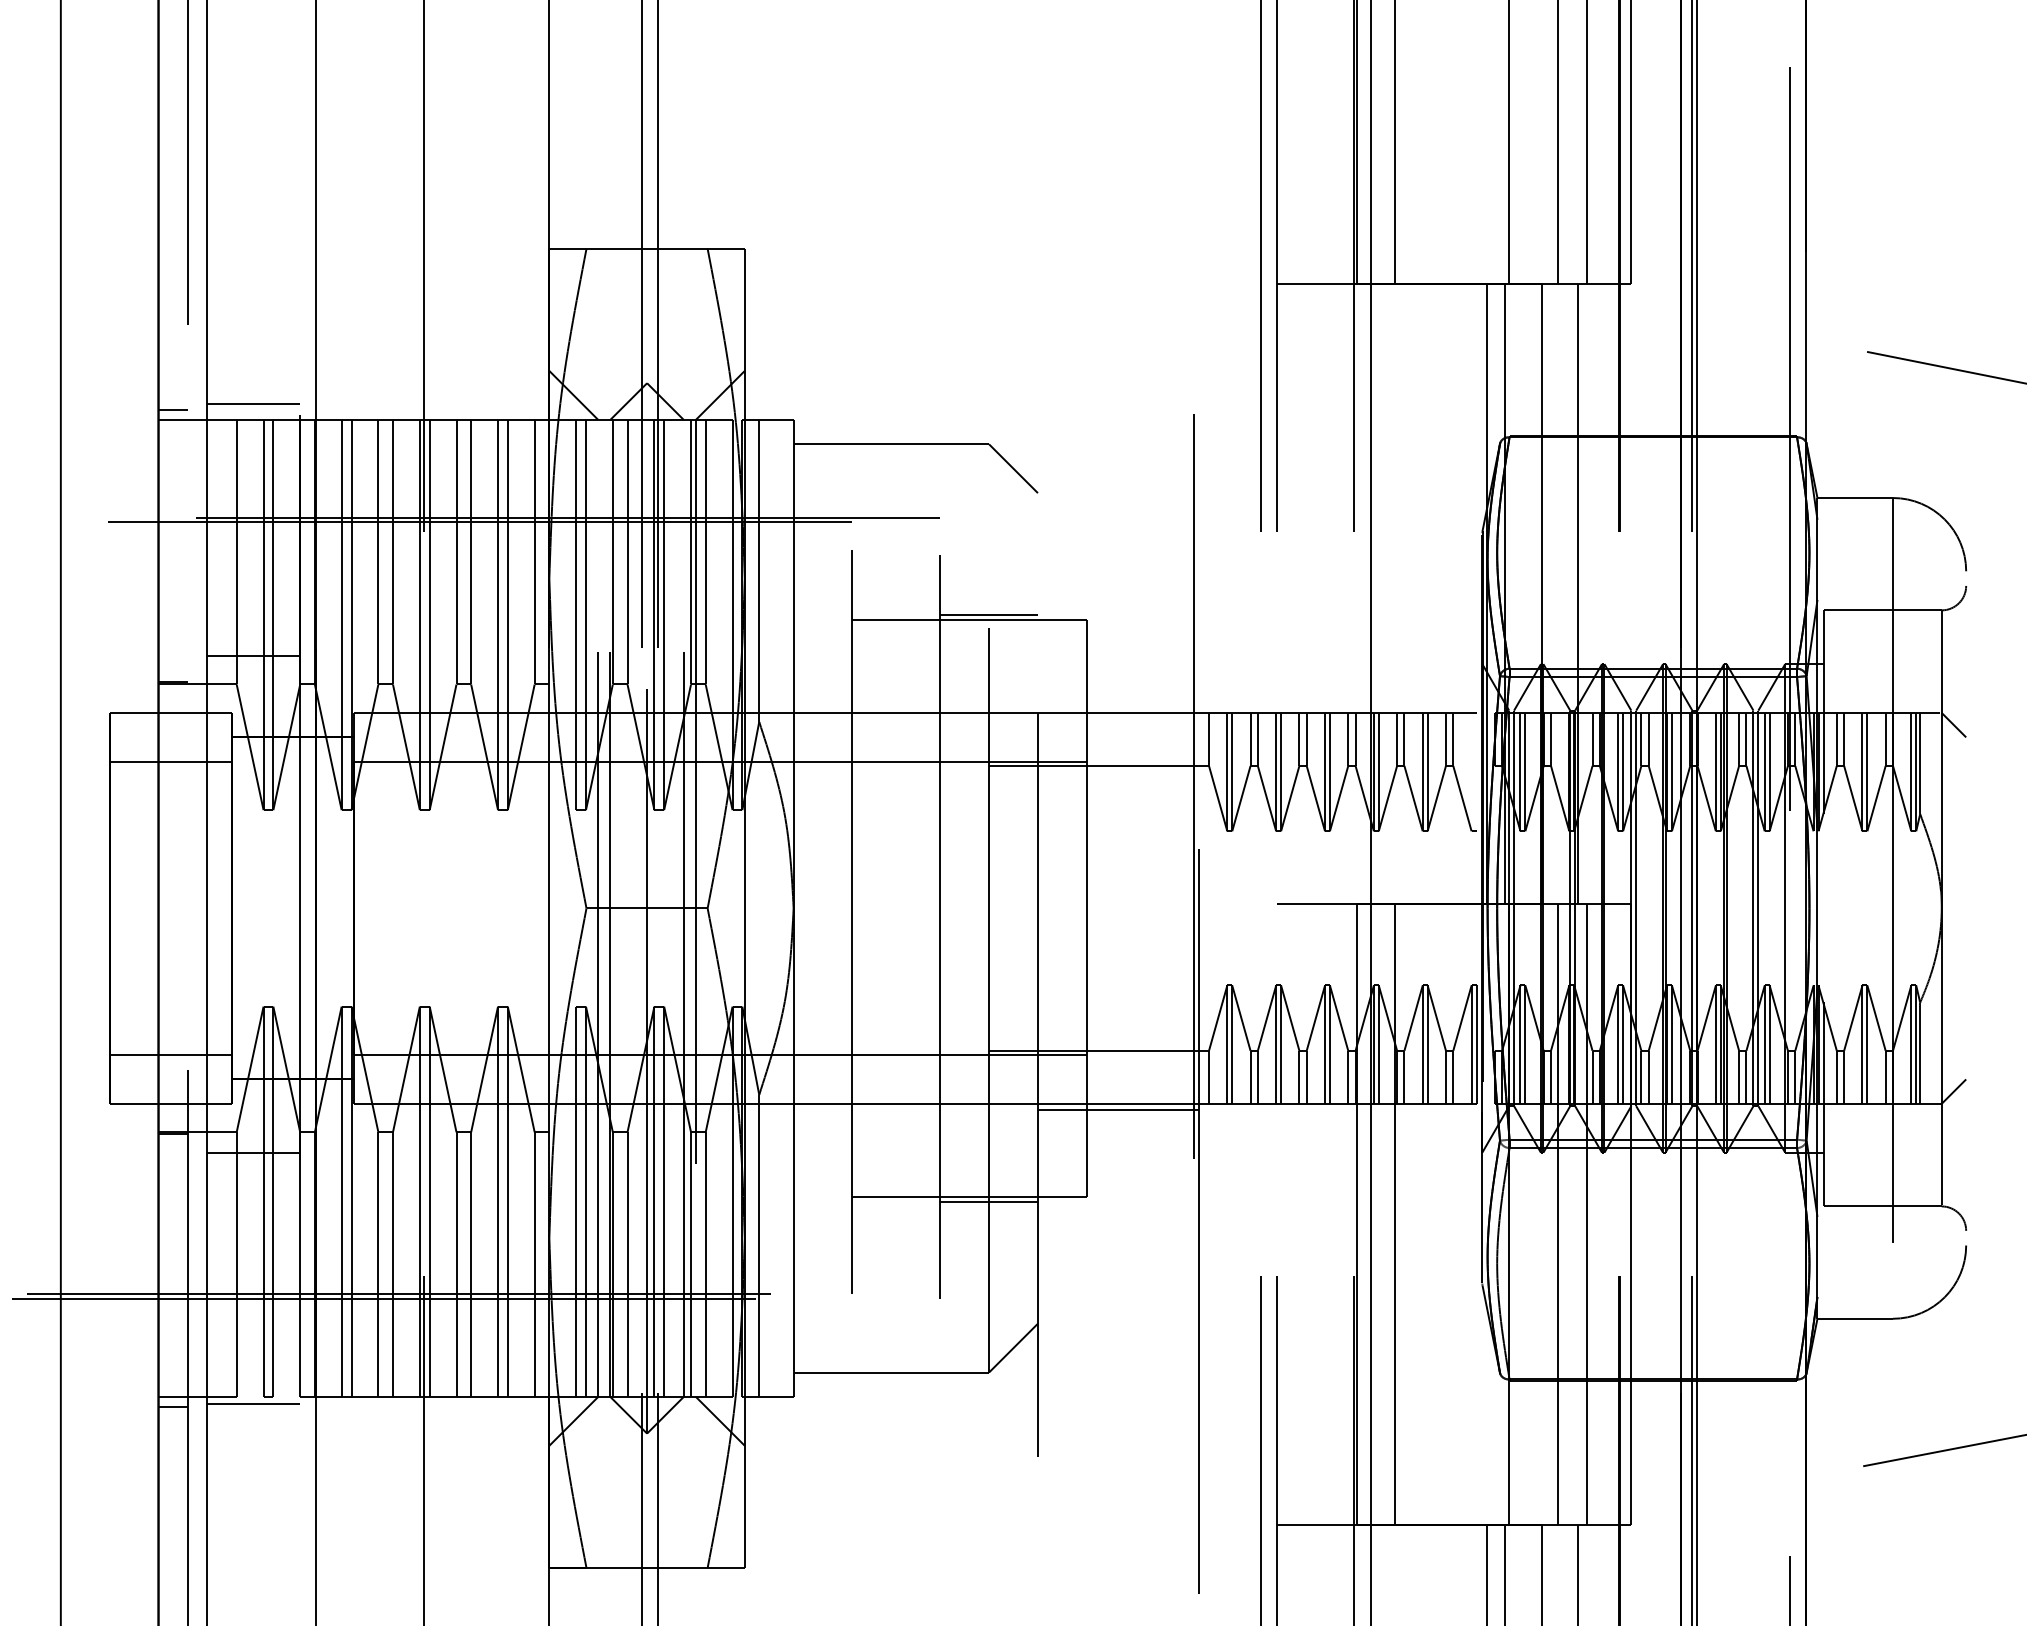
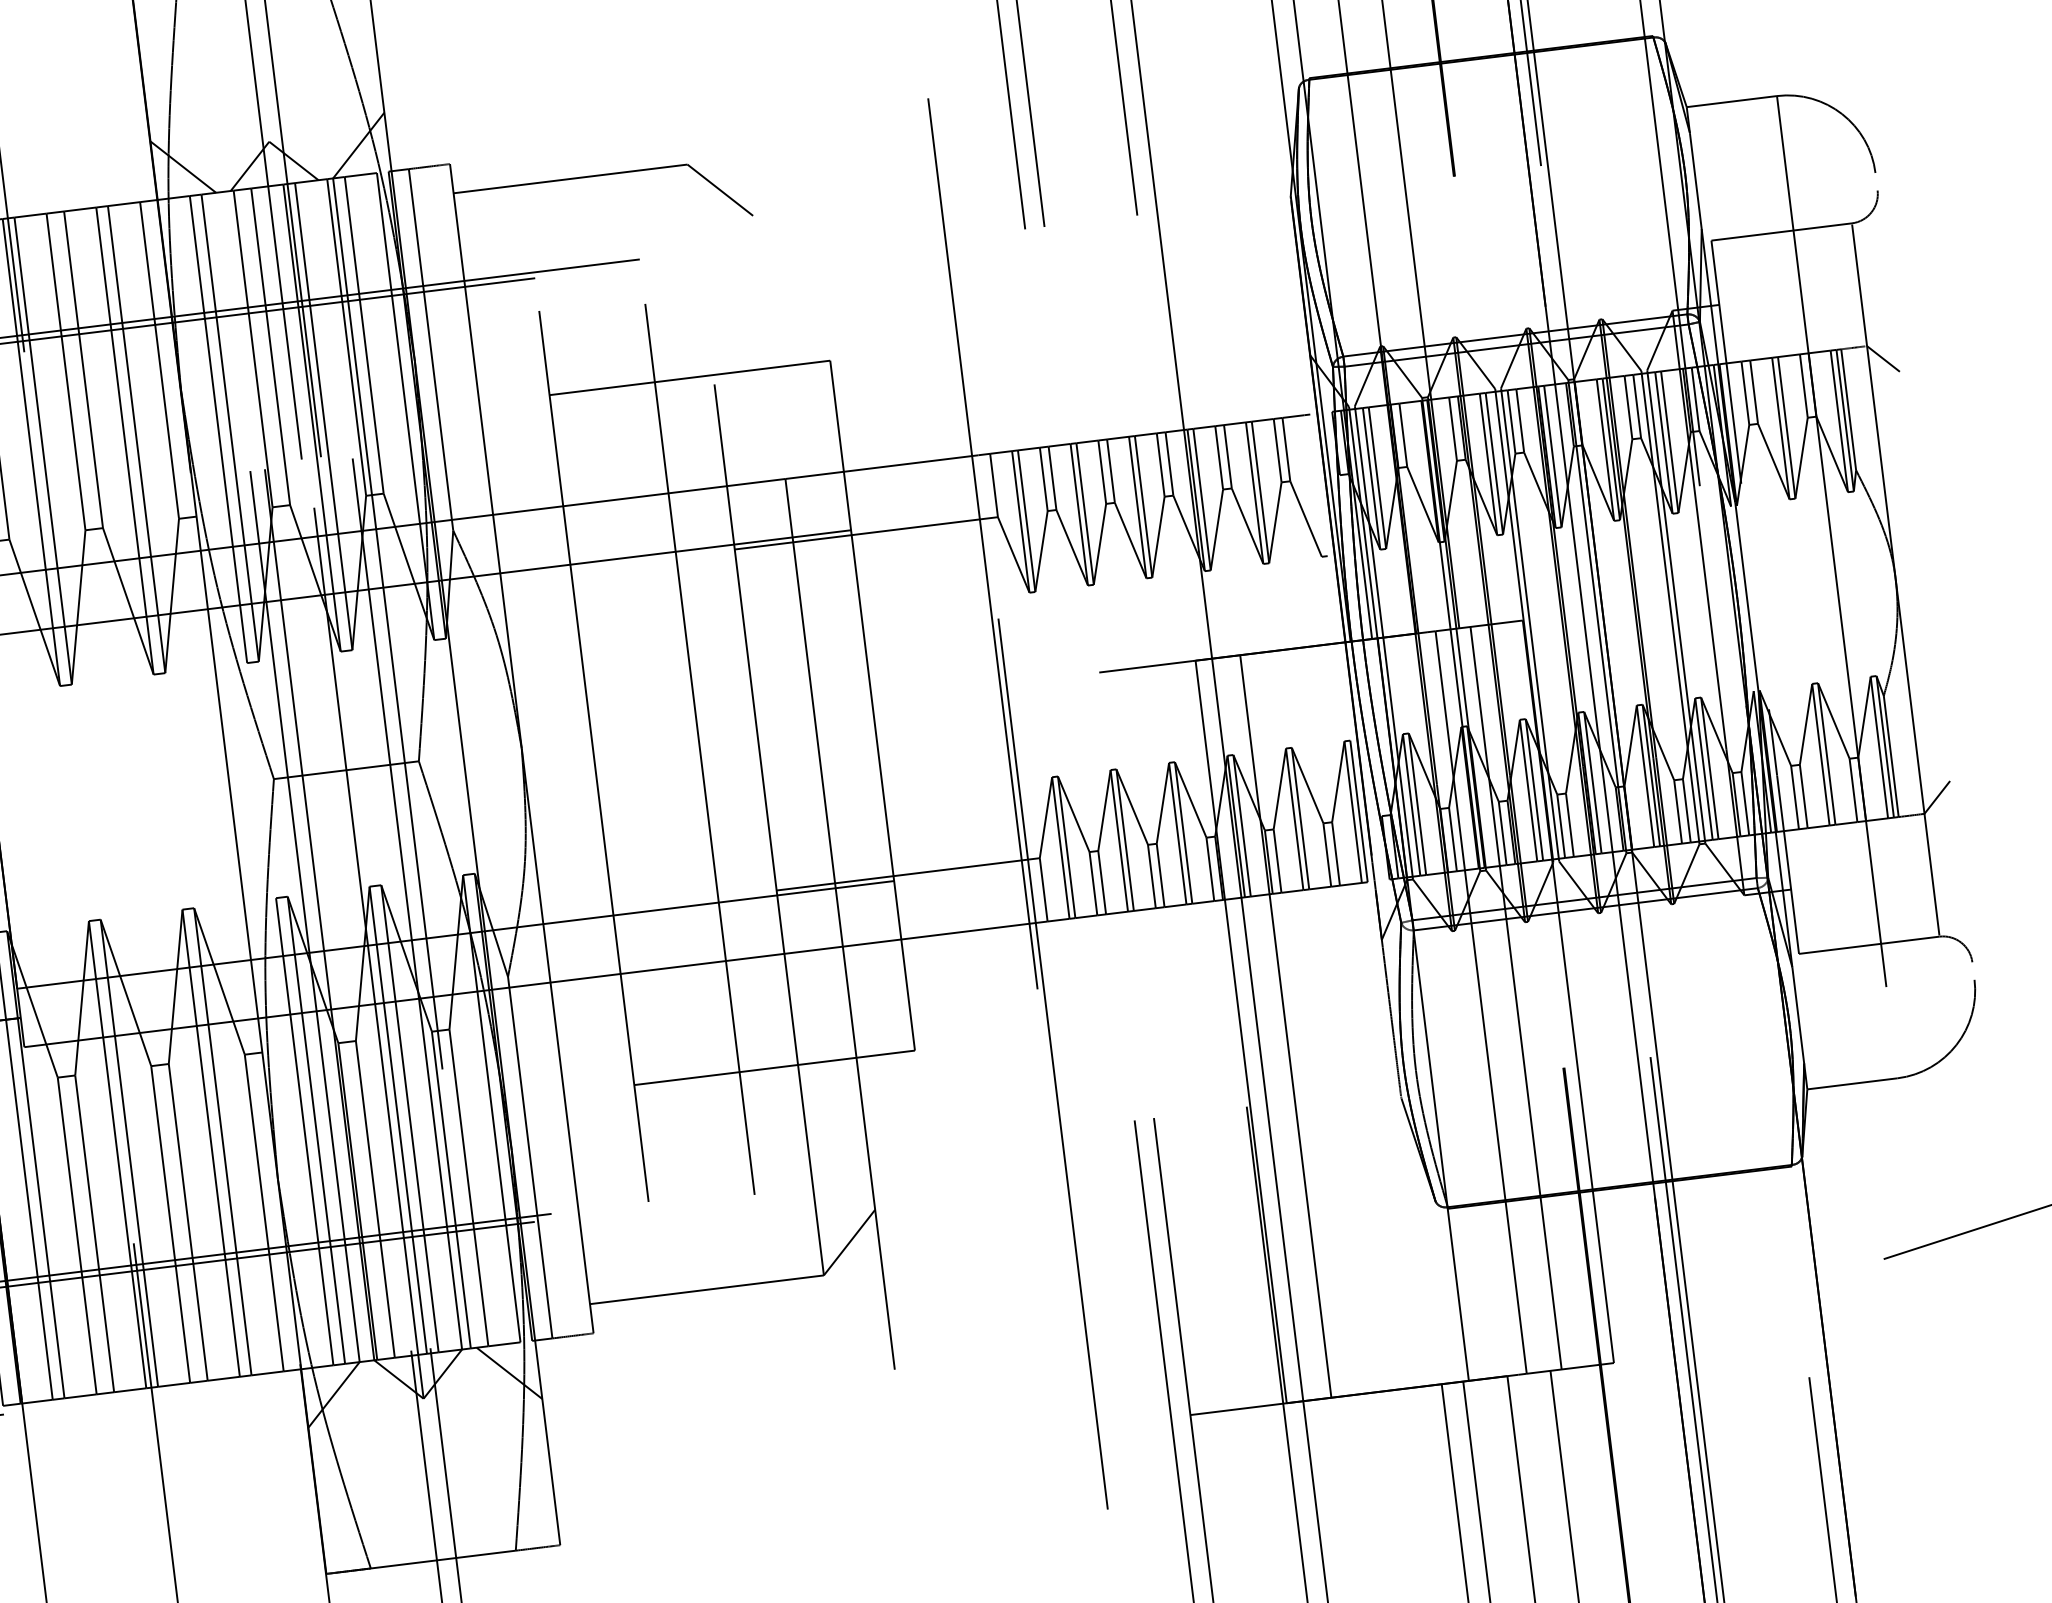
line: (988, 615) -> (711, 369), removed
line: (1118, 1109) -> (940, 941), removed
line: (988, 1201) -> (798, 1070), removed

